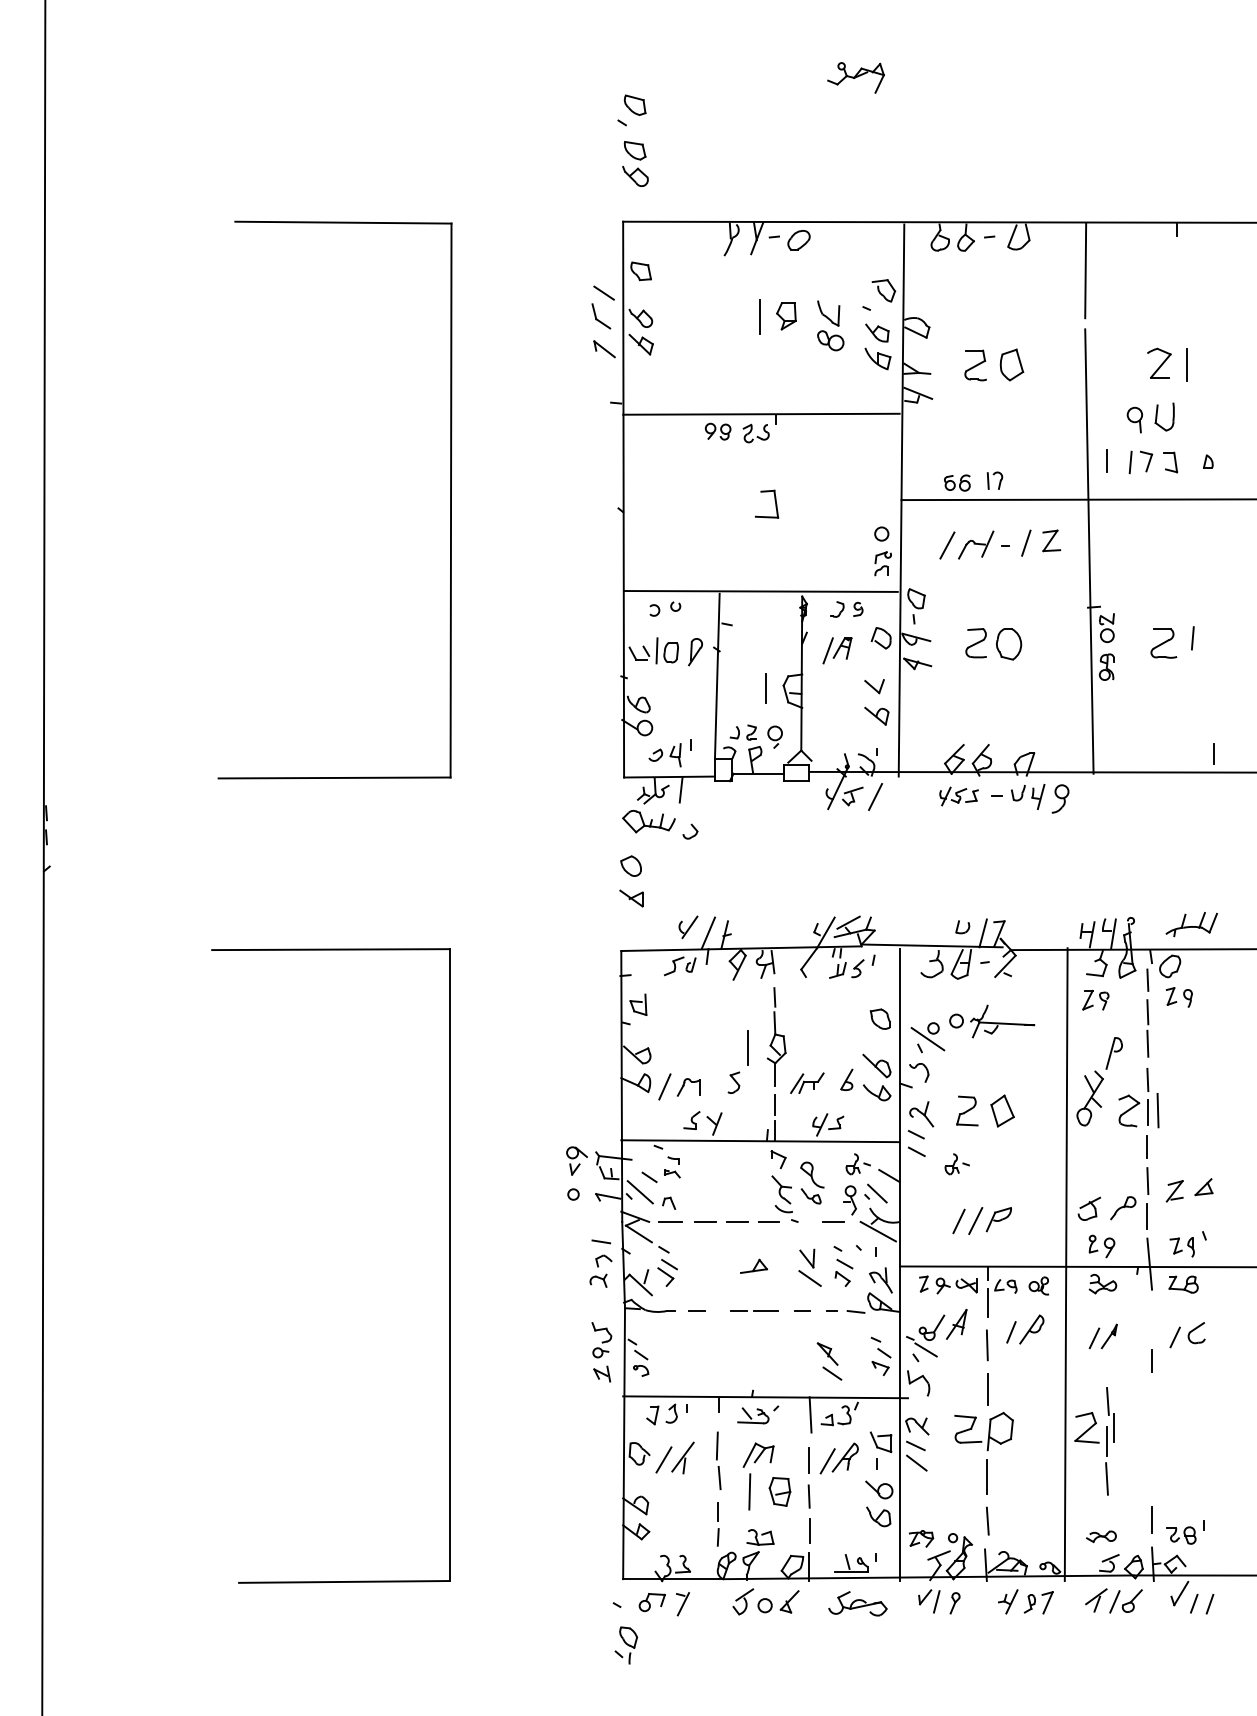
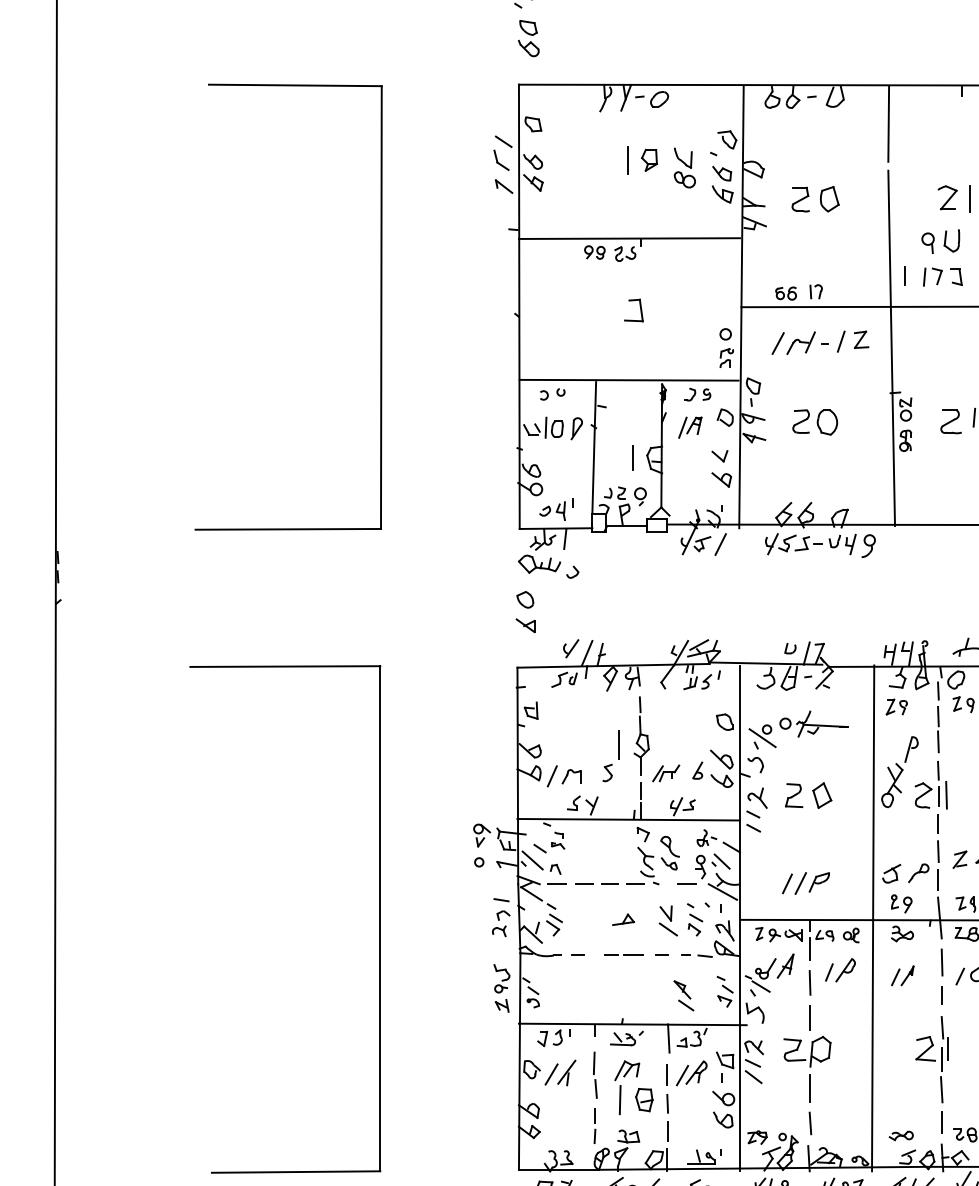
part: (958, 796) -> (787, 544), size x1.43
part: (956, 1164) -> (785, 838), removed
line: (1152, 1319) -> (942, 962), added
part: (1094, 1441) -> (931, 1059), moved

